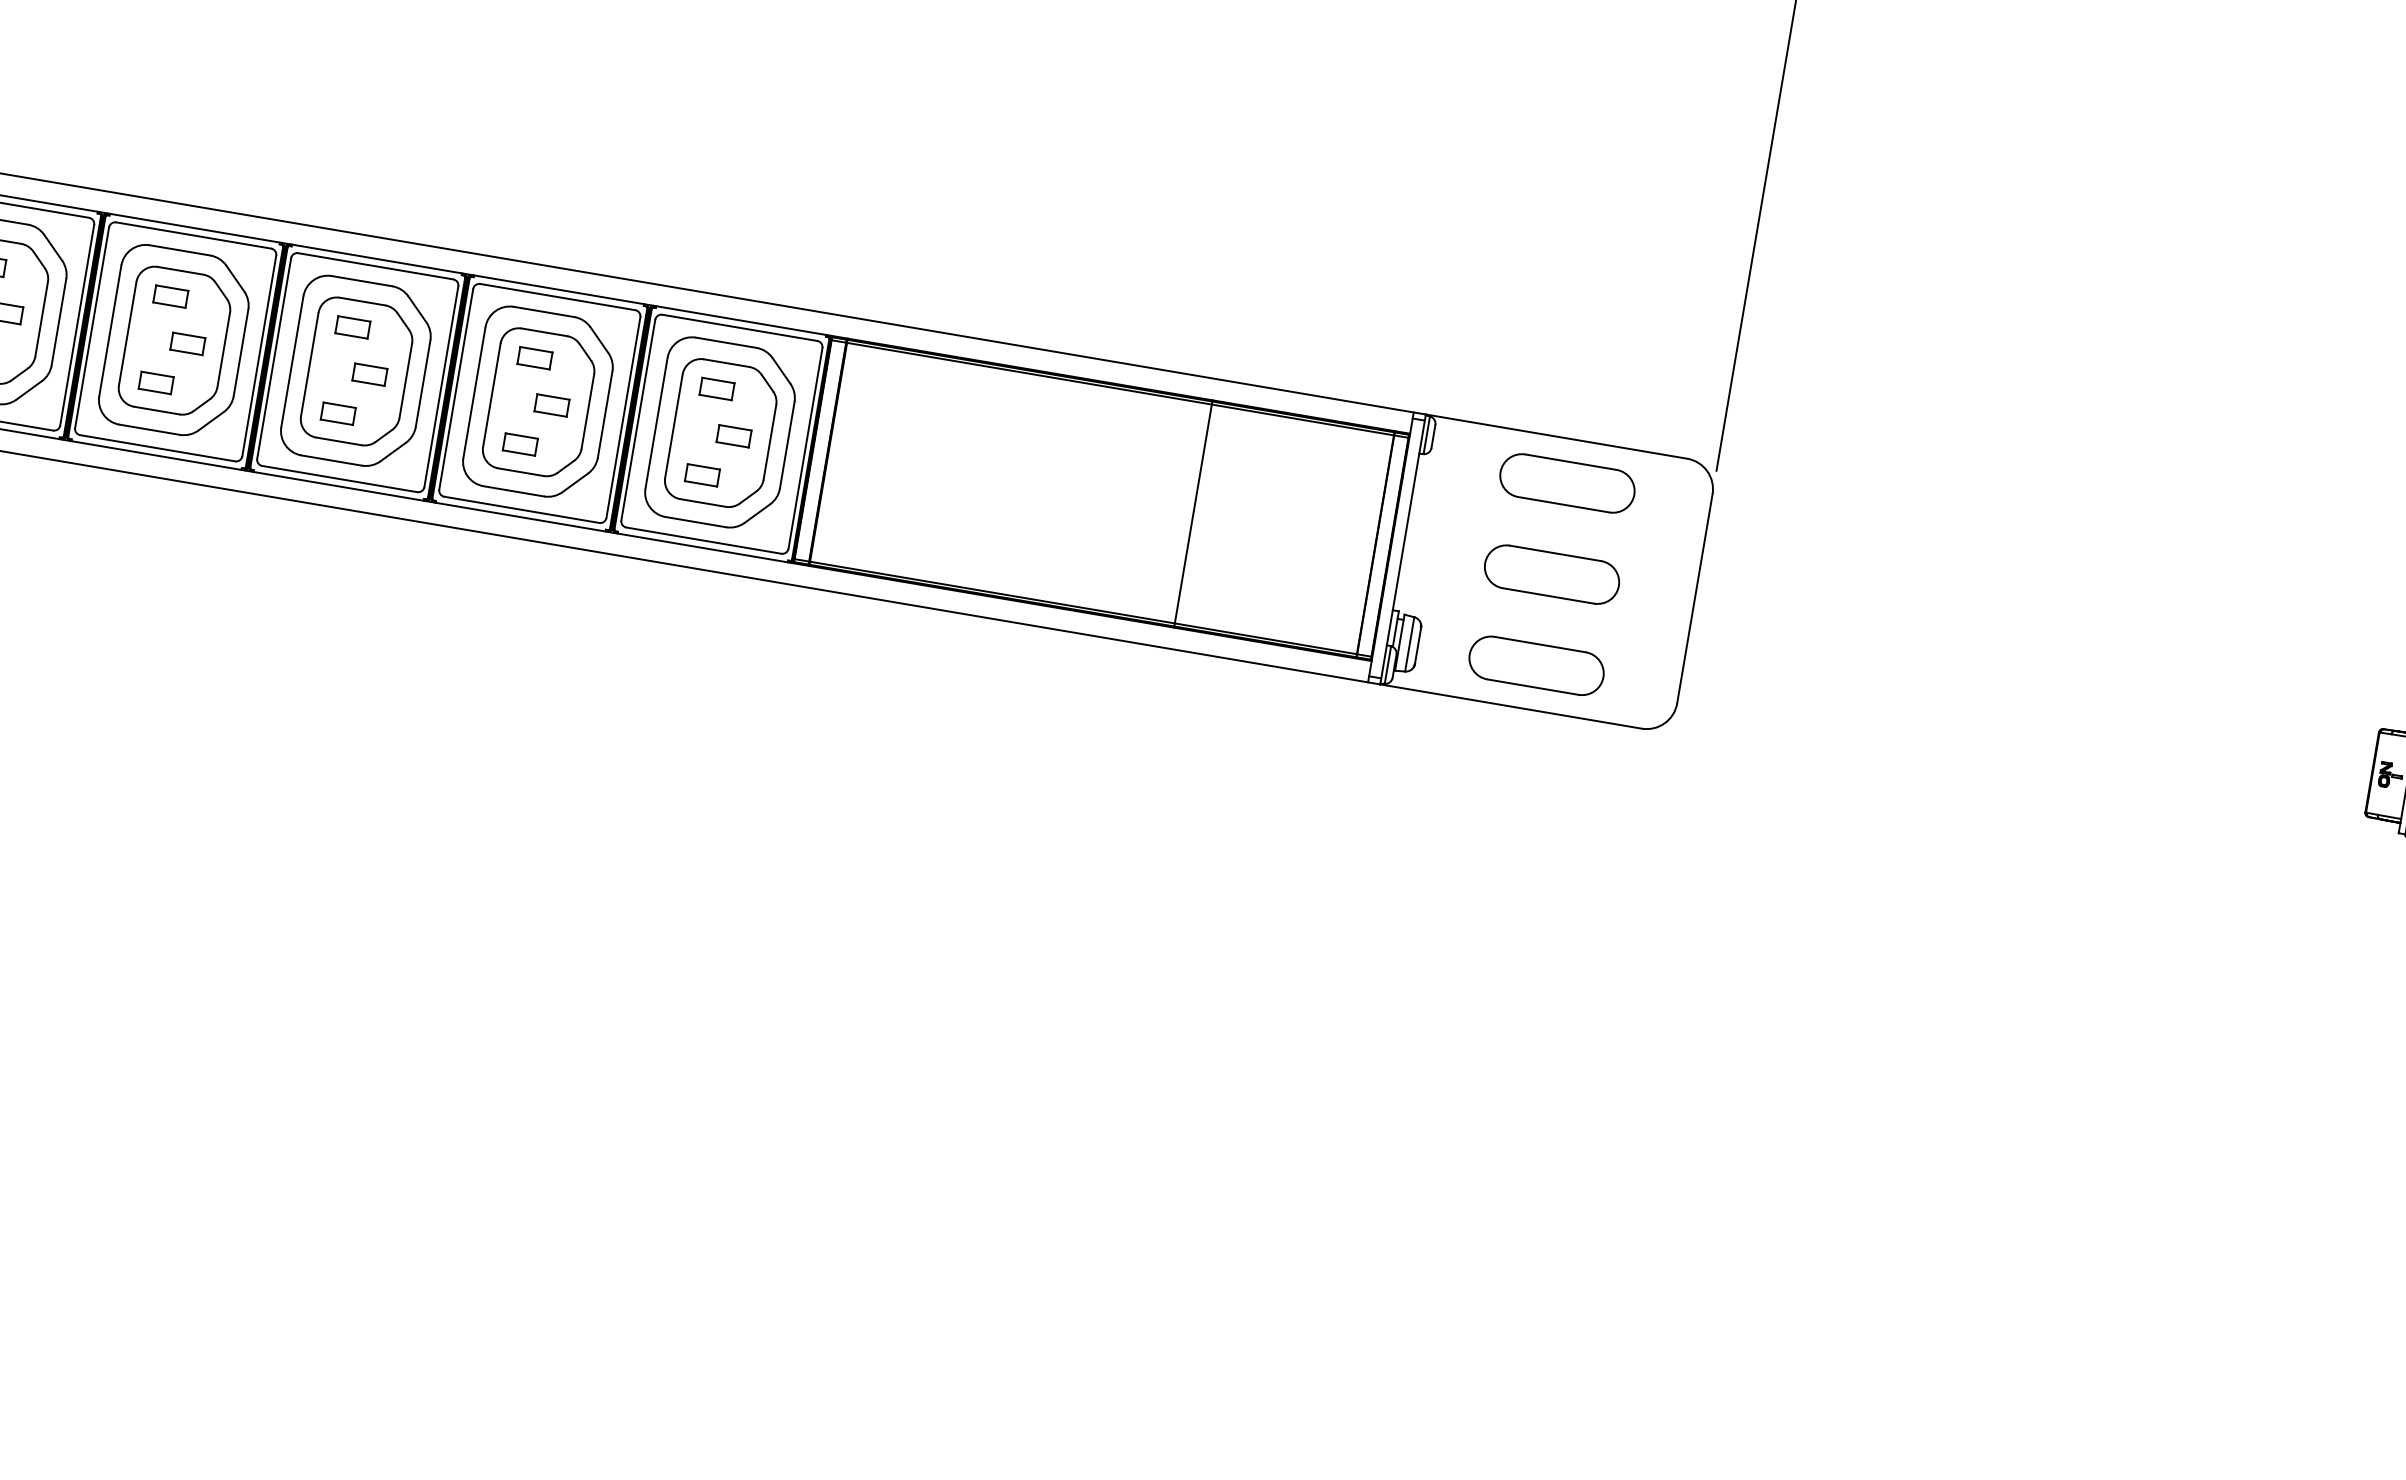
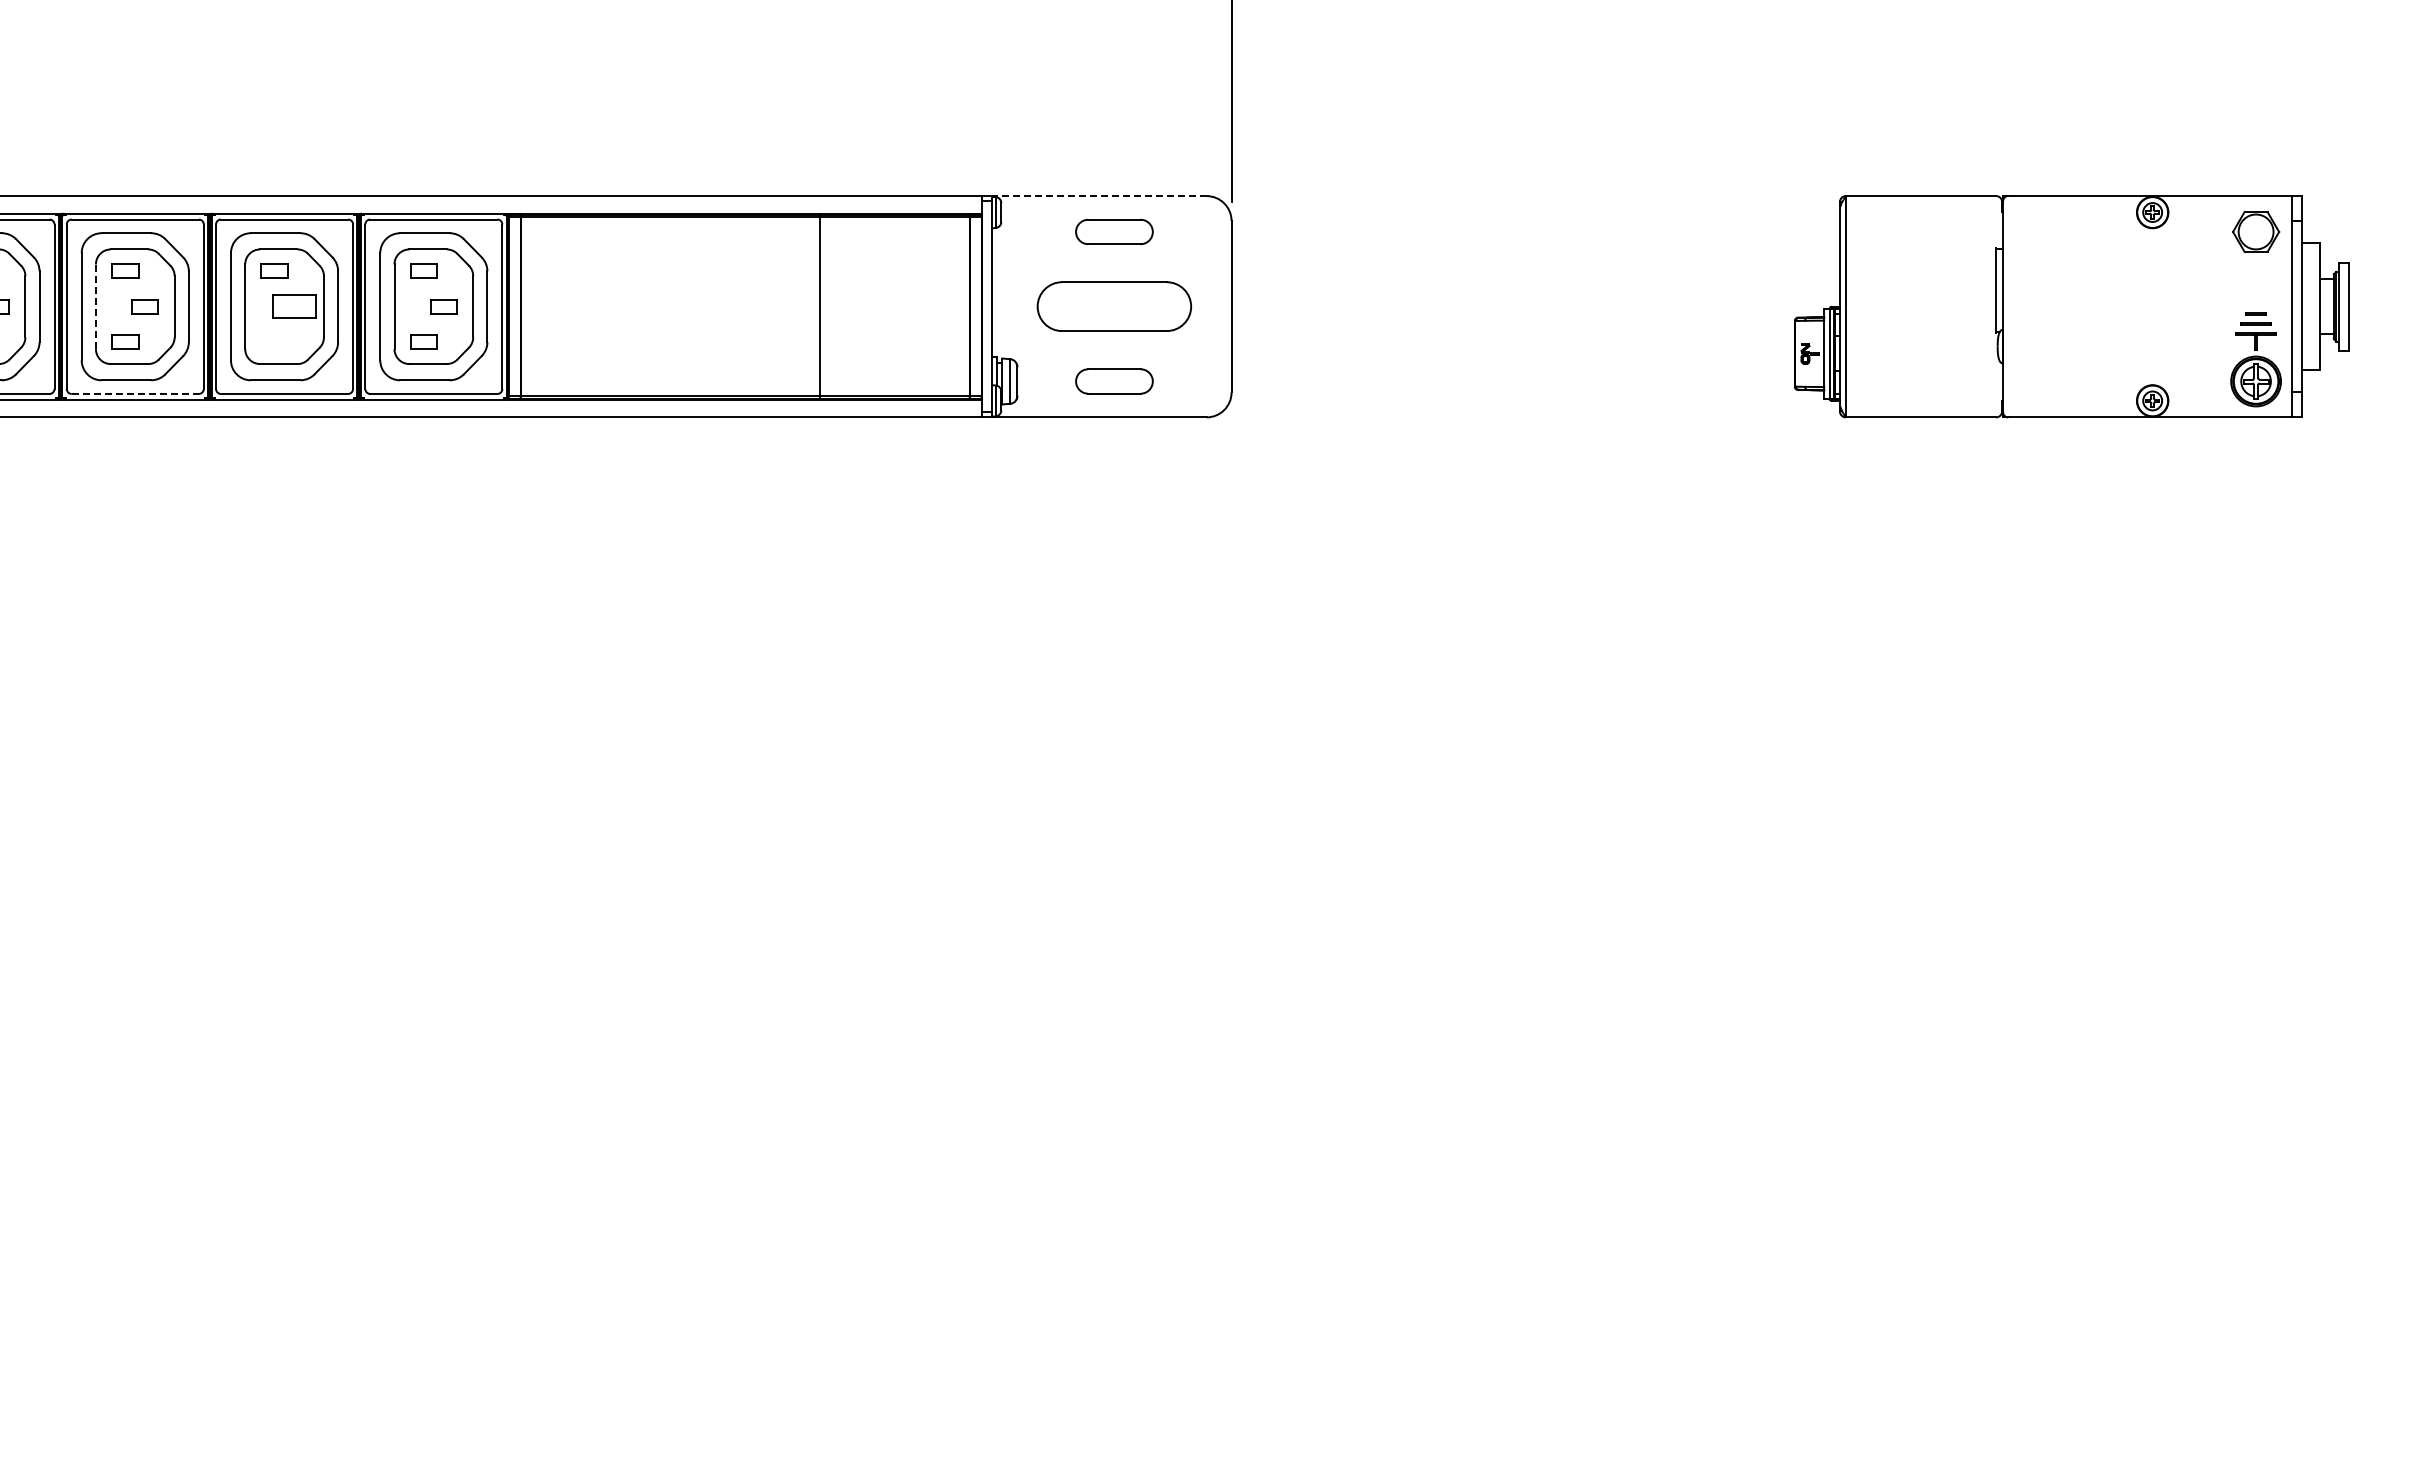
line: (309, 364) -> (95, 306), solid -> dashed
part: (552, 405) -> (294, 306), size x1.6
line: (1555, 436) -> (1098, 196), solid -> dashed
part: (520, 443) -> (274, 341), removed
line: (340, 478) -> (135, 393), solid -> dashed
part: (1567, 482) -> (1114, 231), size x0.7
part: (1552, 574) -> (1114, 306), size x1.4
part: (1536, 665) -> (1114, 381), size x0.7

